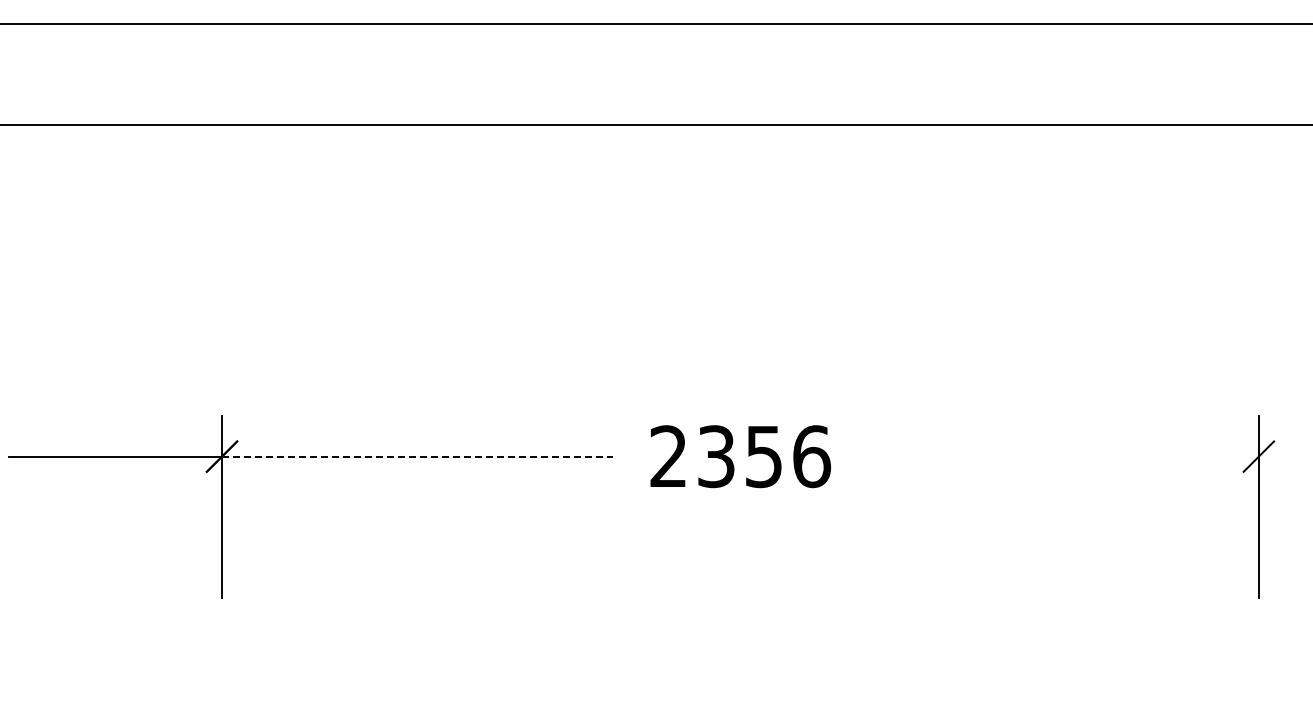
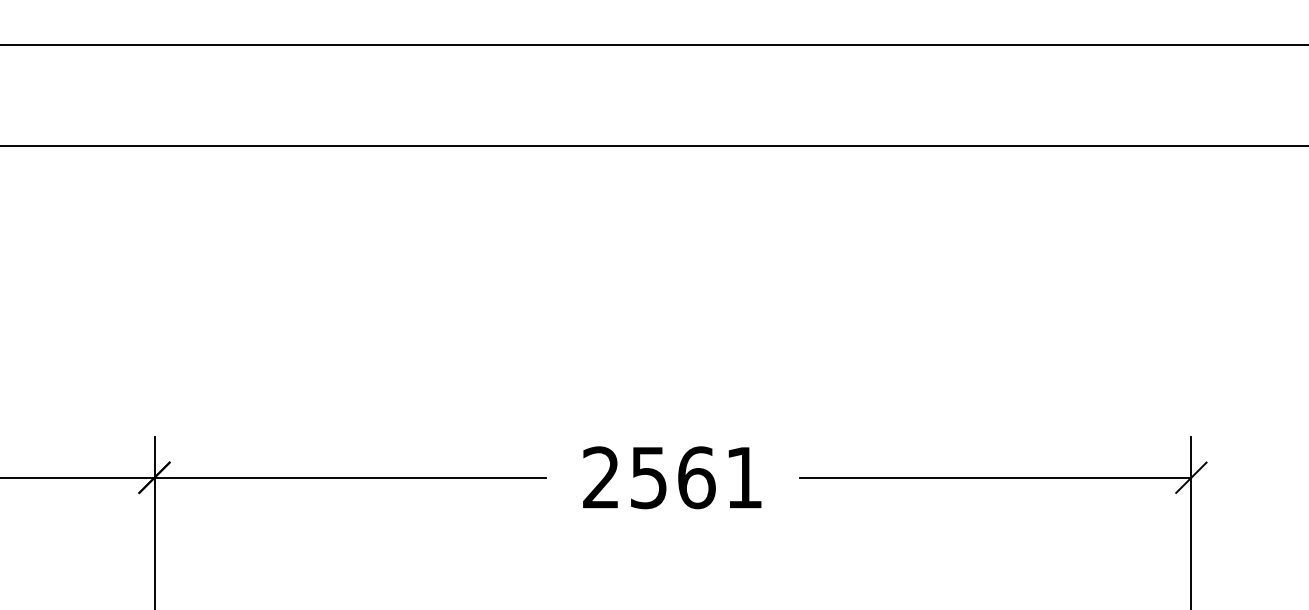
line: (417, 456) -> (350, 477), dashed -> solid
text: (764, 456) -> (697, 477), 2356 -> 2561
line: (1062, 456) -> (995, 477), added

